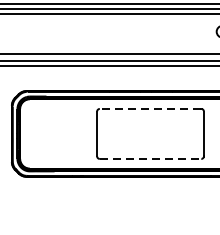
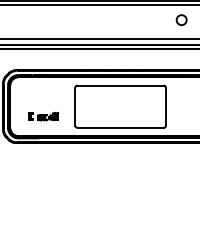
line: (150, 108) -> (120, 85), dashed -> solid
part: (59, 145) -> (43, 116), added
line: (150, 158) -> (120, 127), dashed -> solid

